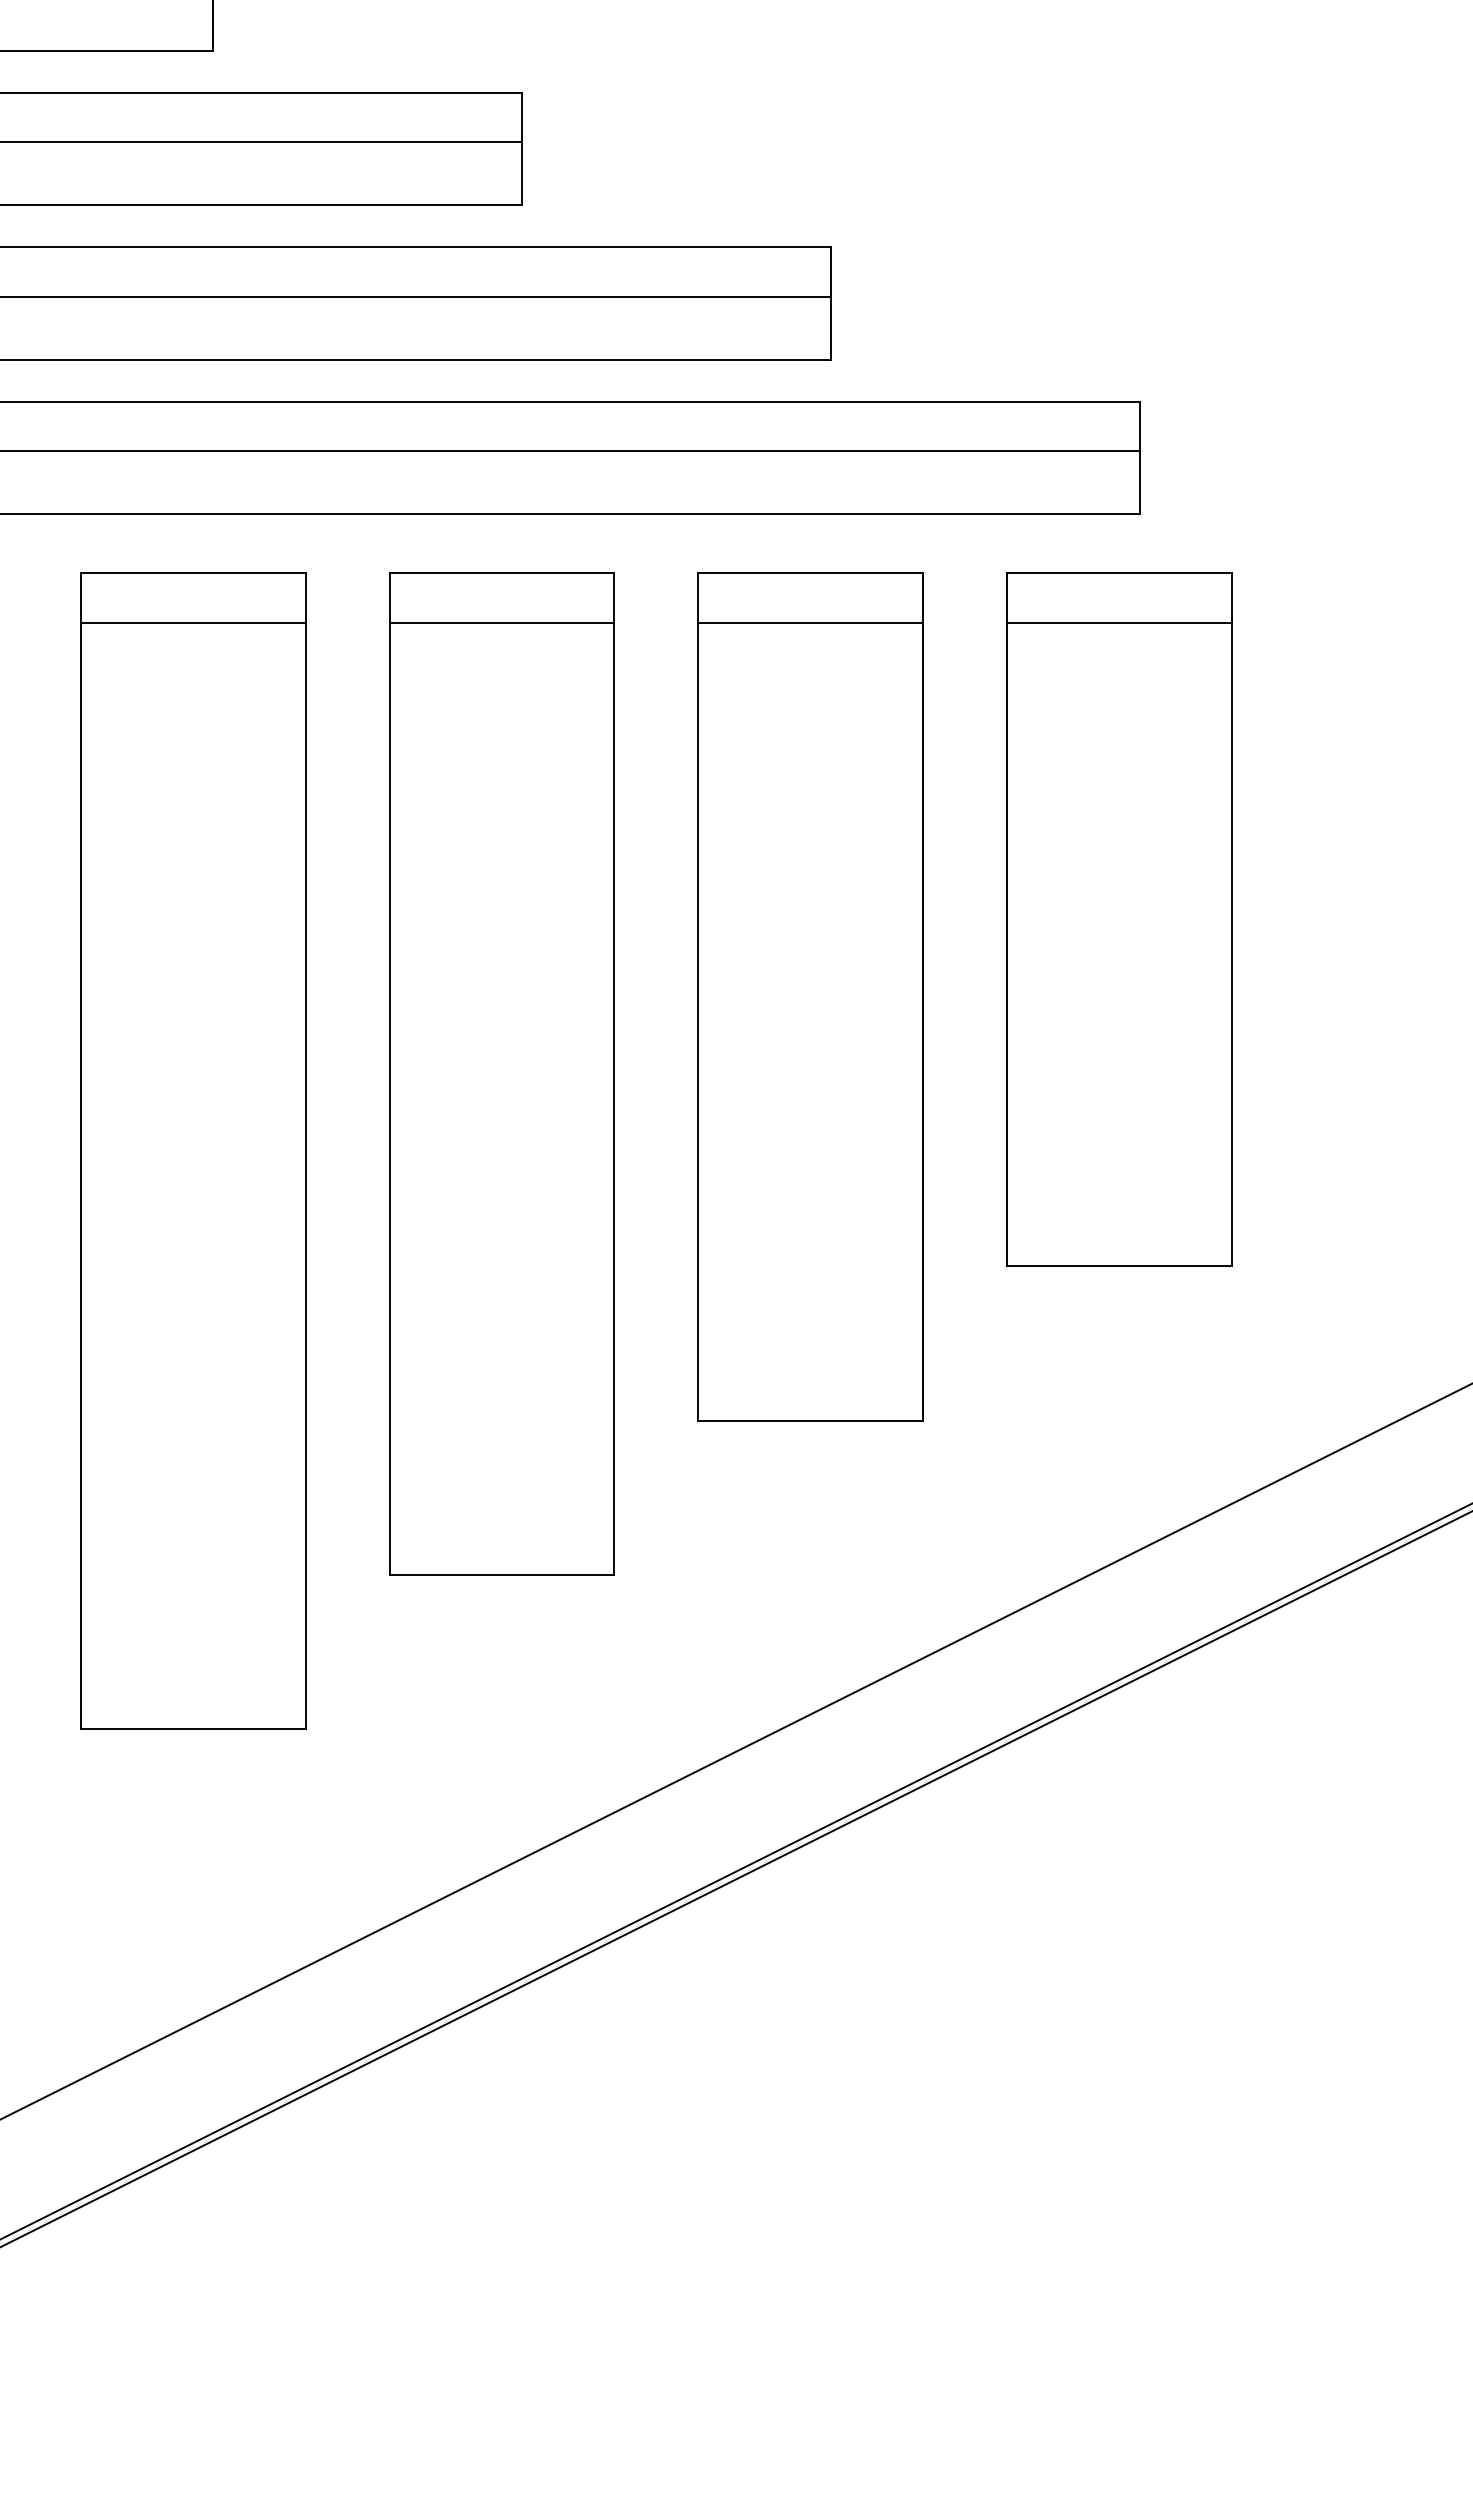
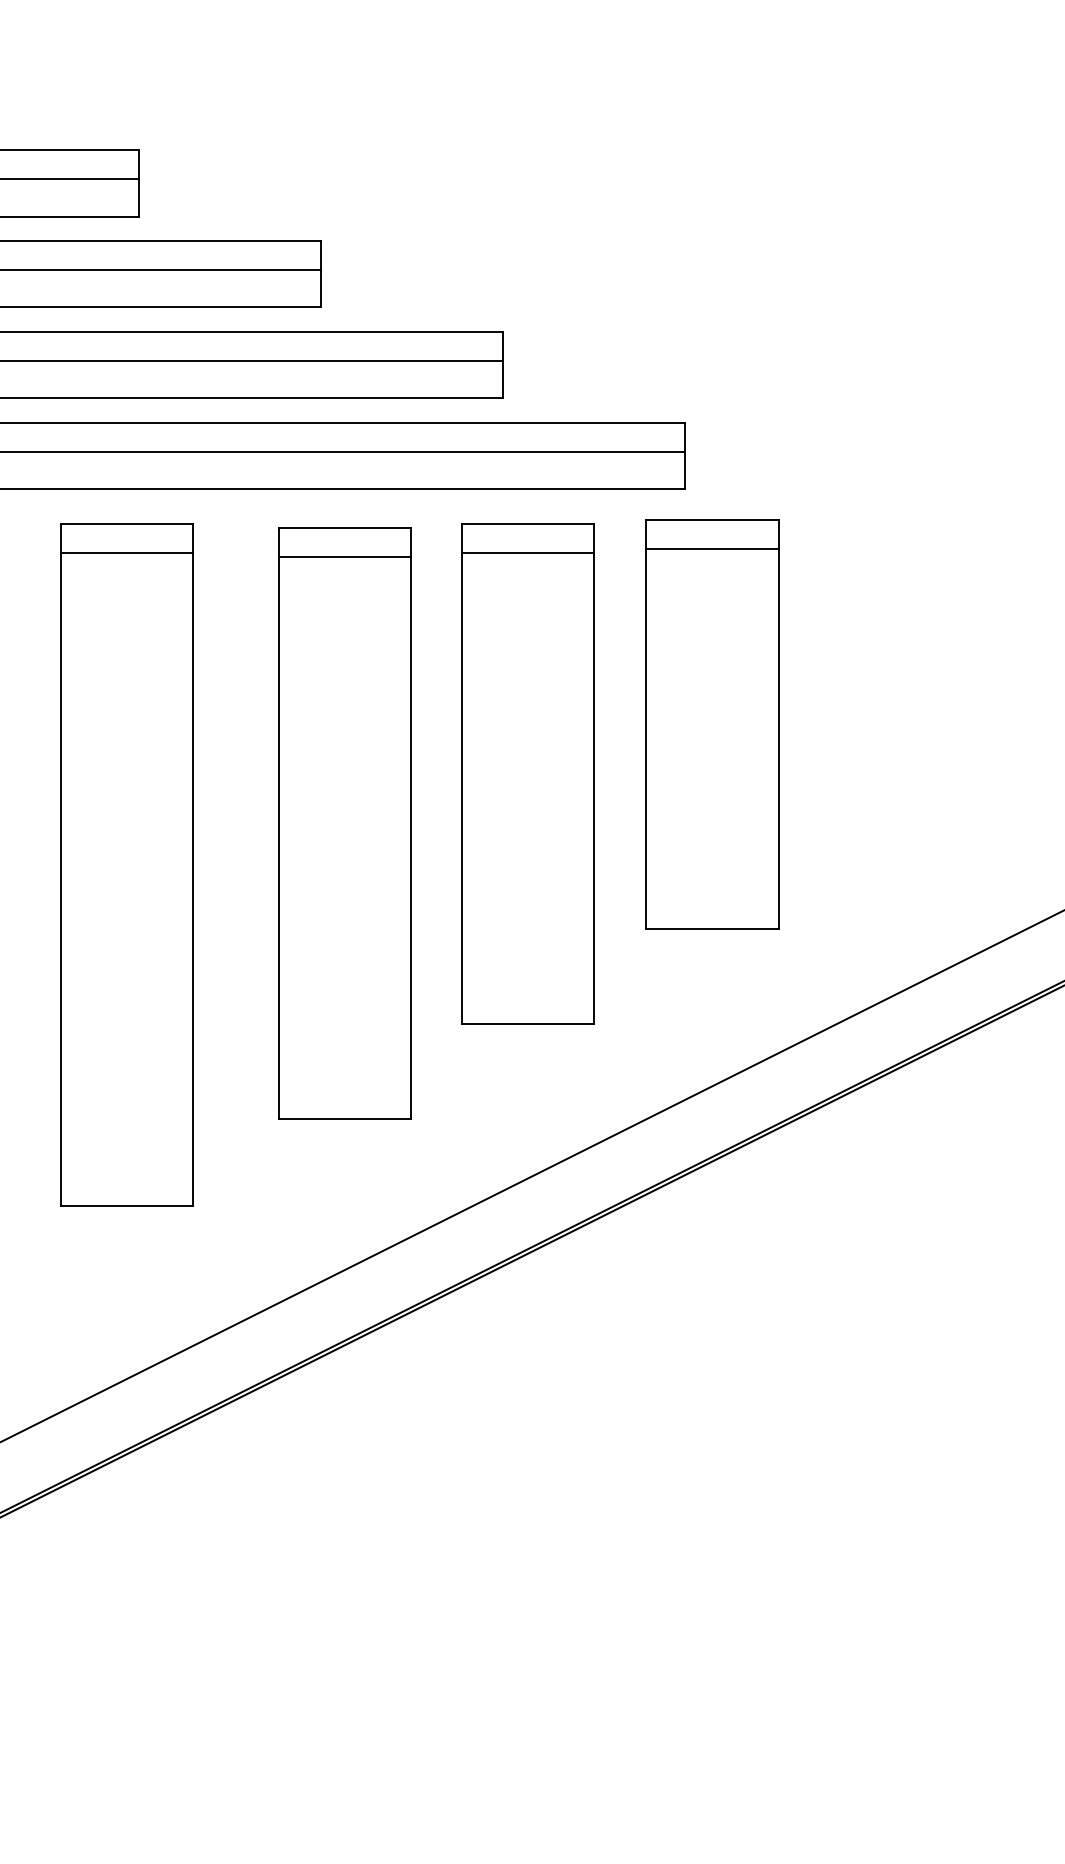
part: (1118, 919) -> (712, 724), moved
part: (810, 995) -> (527, 773), moved
part: (501, 1073) -> (344, 823), moved

